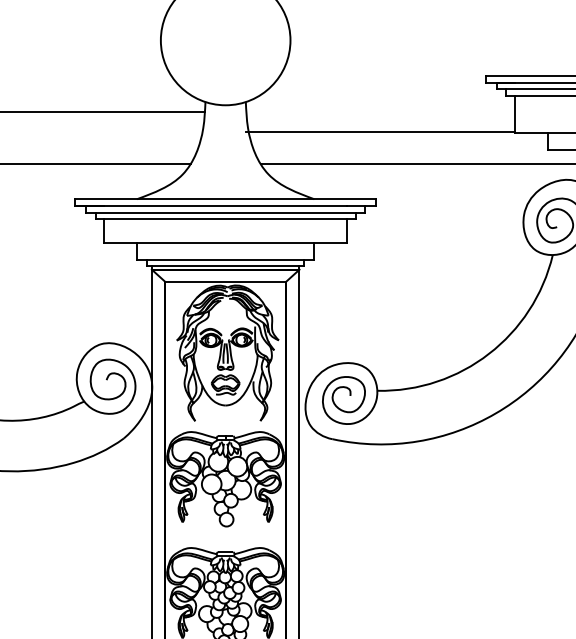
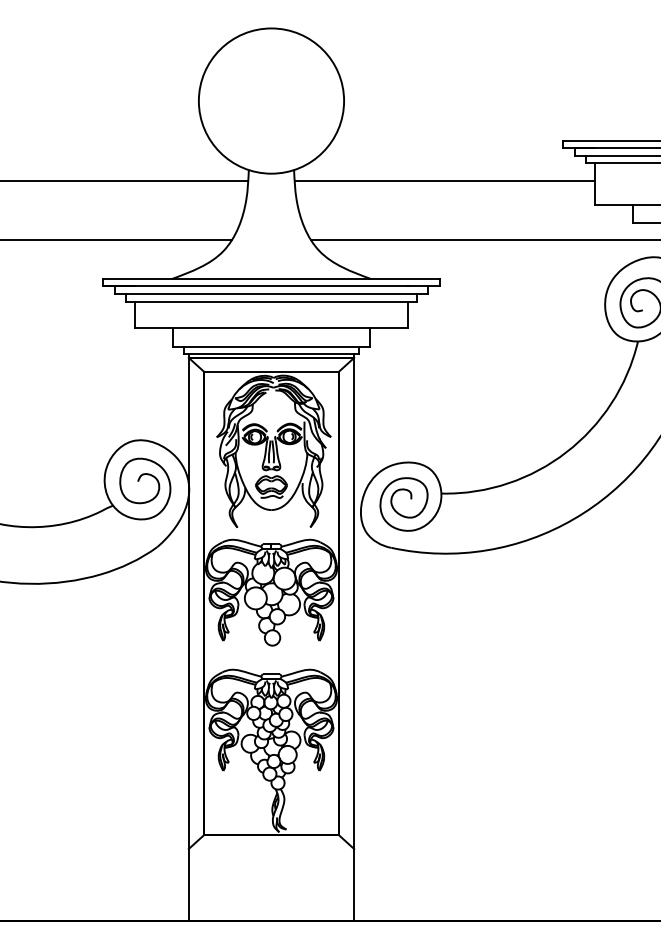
line: (380, 131) -> (444, 181), moved

